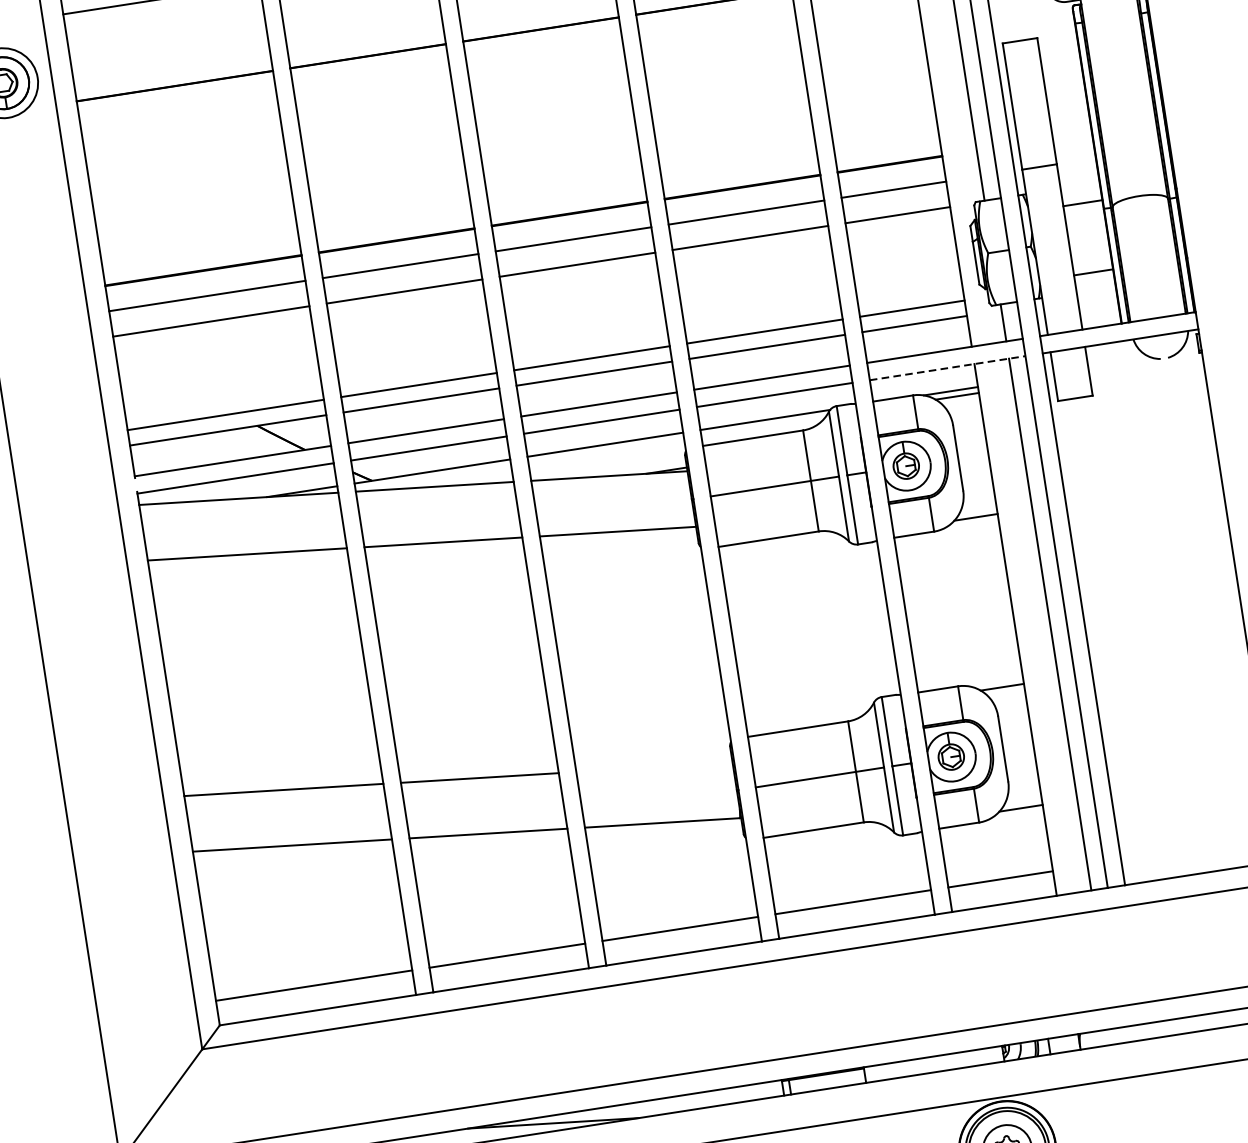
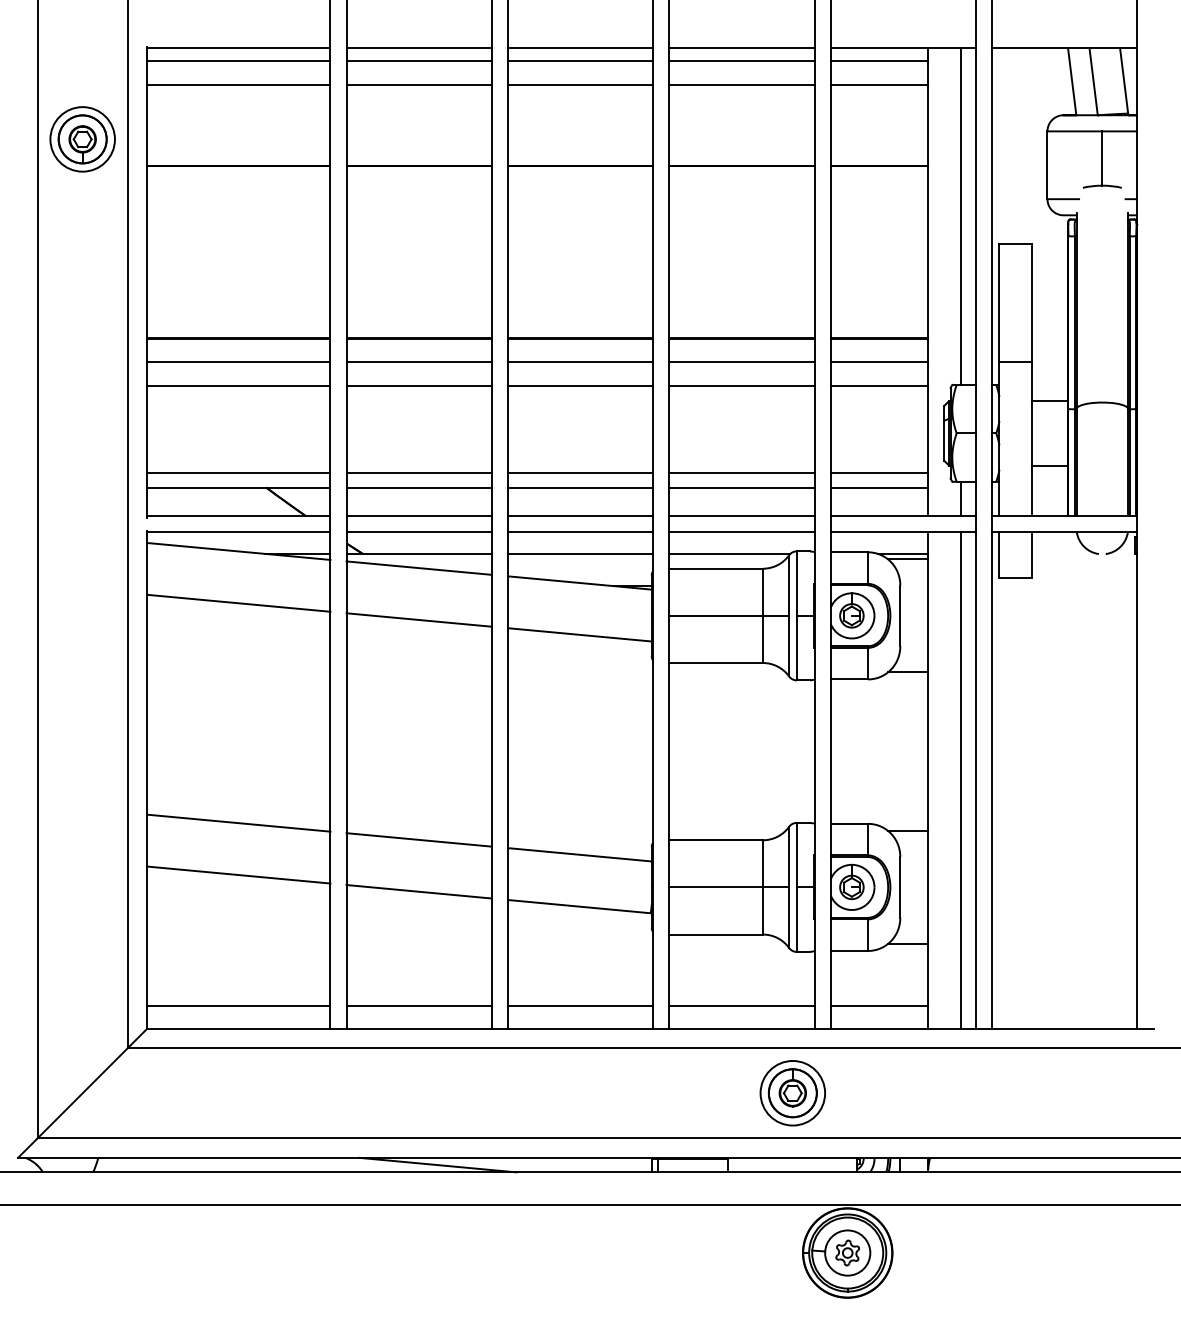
line: (947, 368) -> (903, 532), dashed -> solid
line: (654, 767) -> (579, 854), added
part: (921, 987) -> (792, 1093), added

